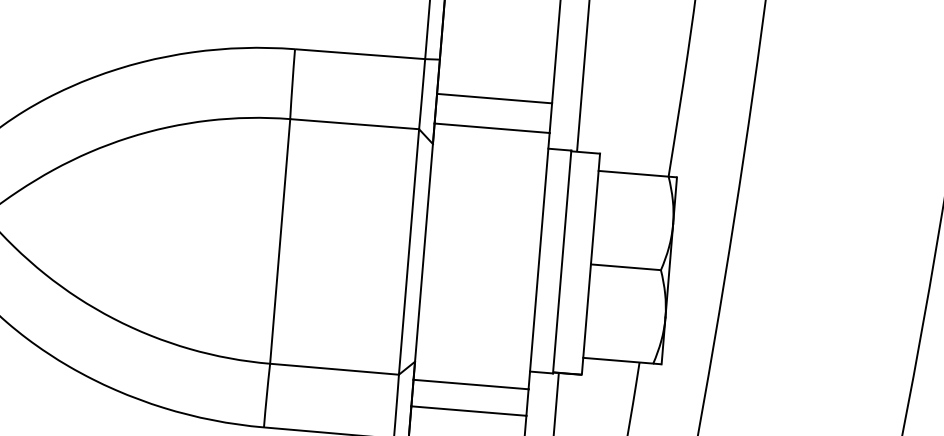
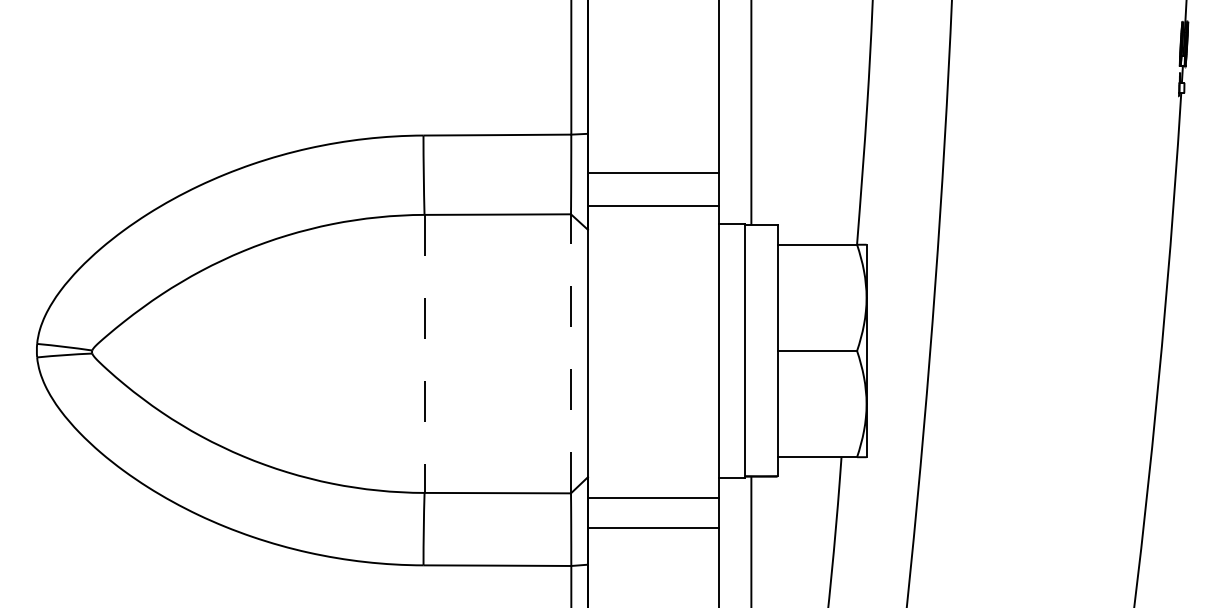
line: (280, 241) -> (424, 354), solid -> dashed
line: (408, 251) -> (570, 353), solid -> dashed

